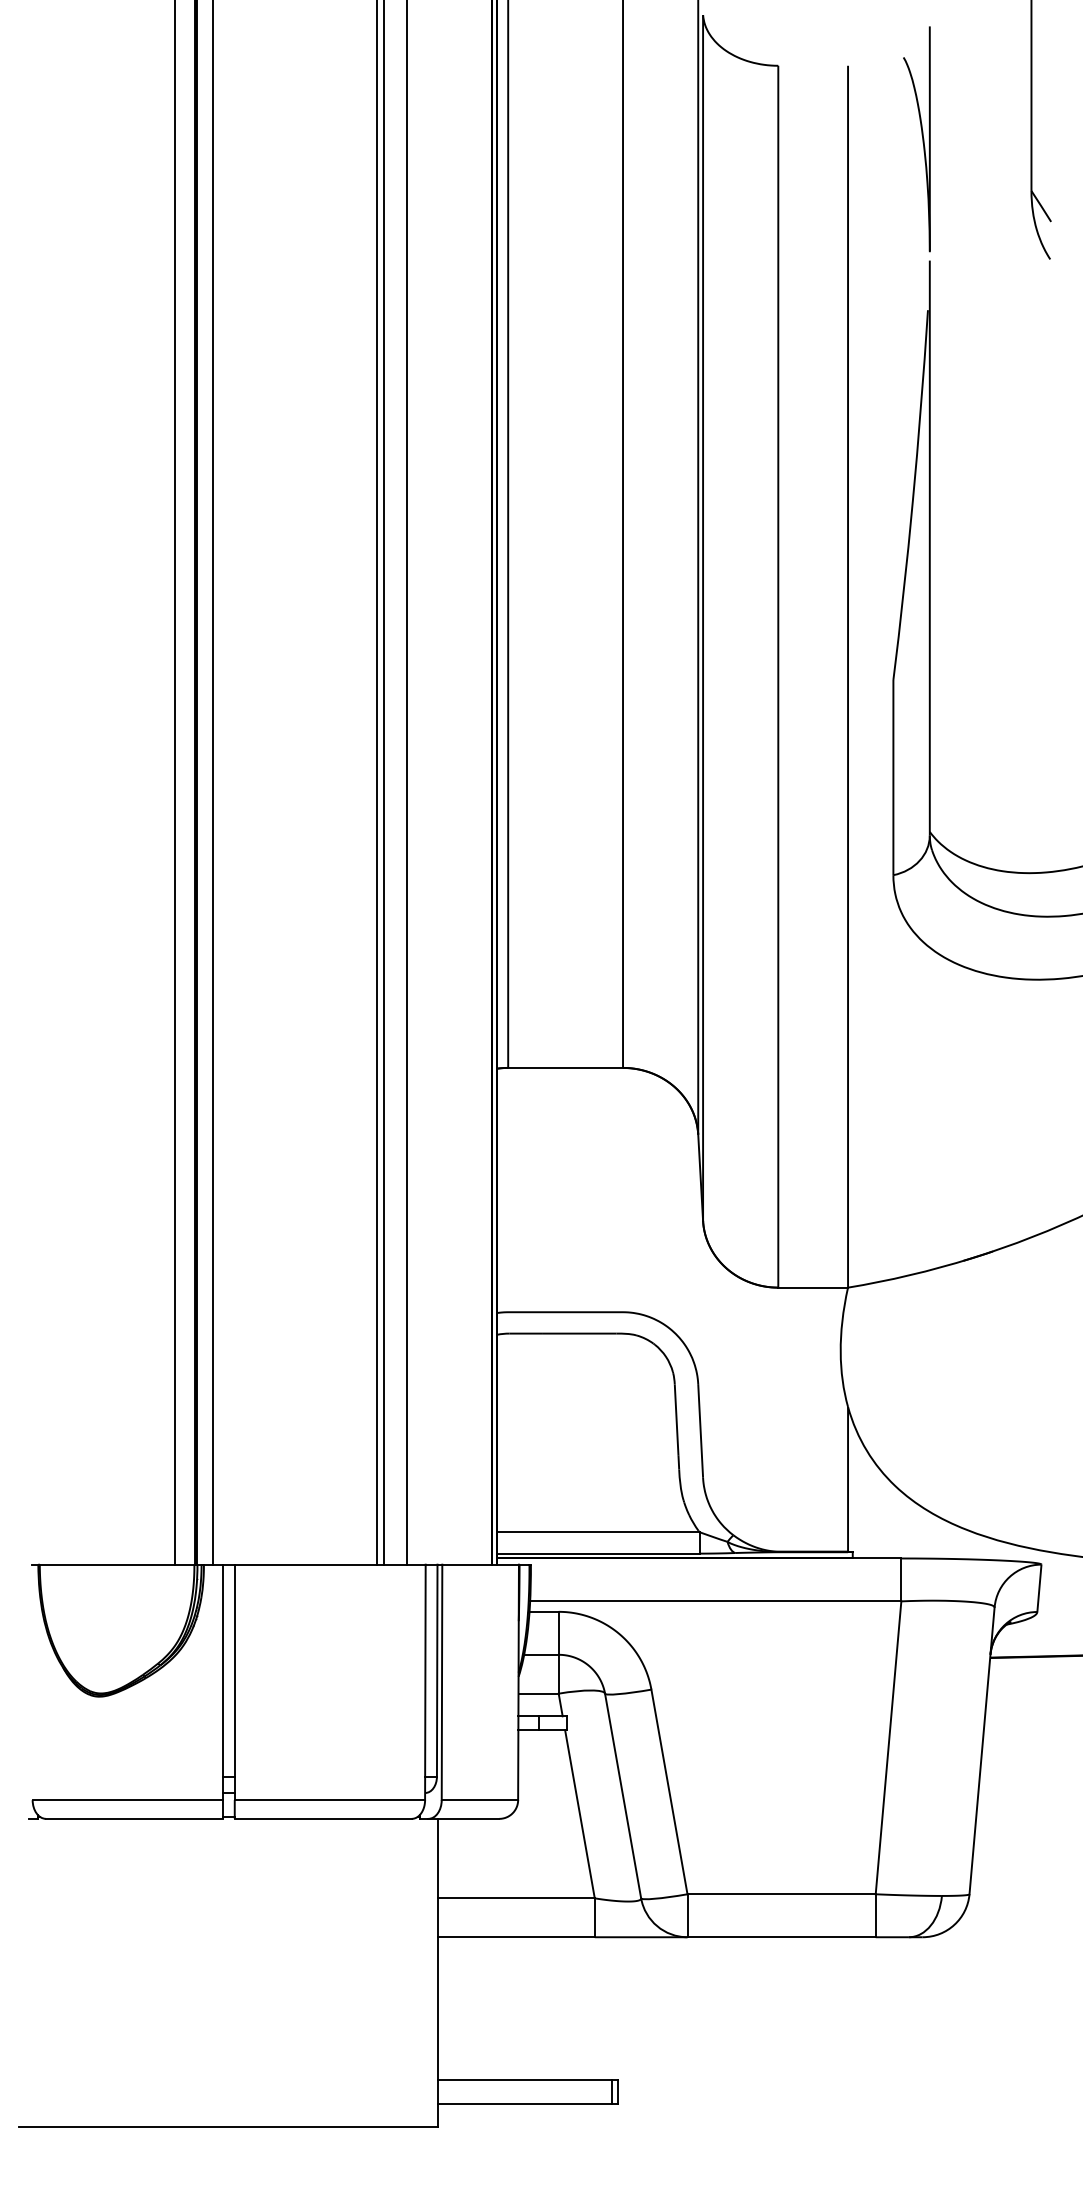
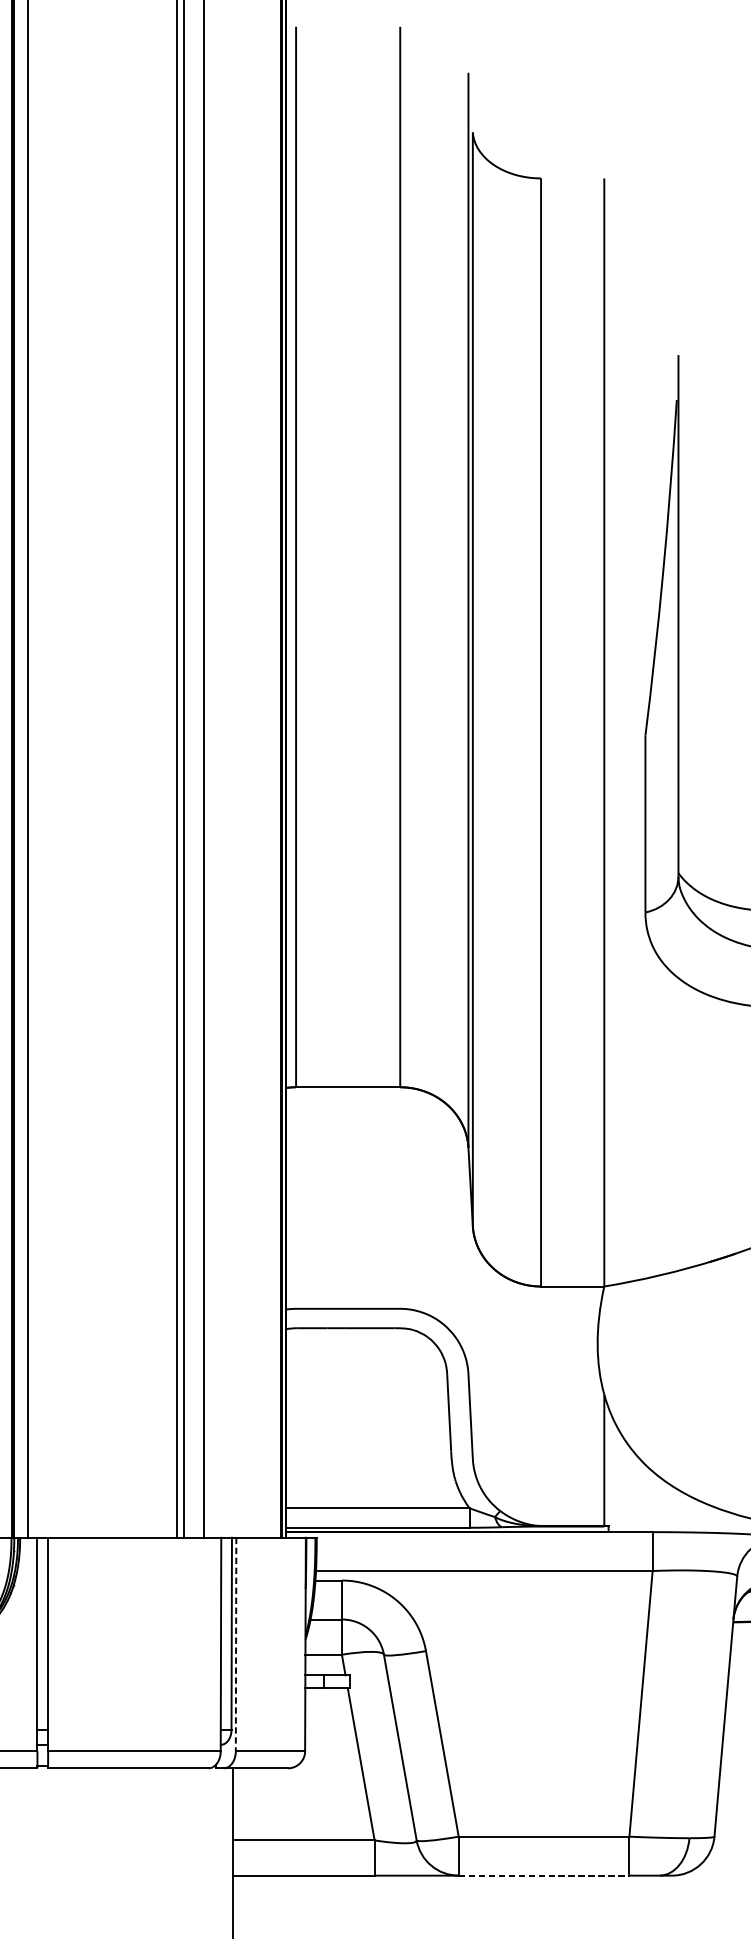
part: (916, 139) -> (666, 245), removed
line: (442, 1682) -> (236, 1644), solid -> dashed
line: (782, 1937) -> (544, 1875), solid -> dashed

